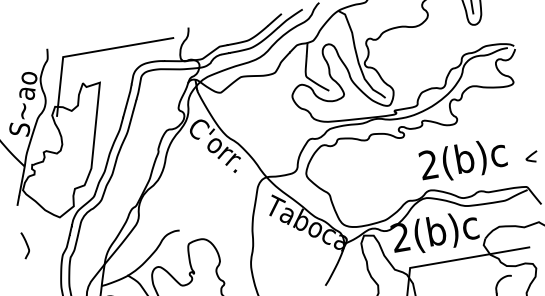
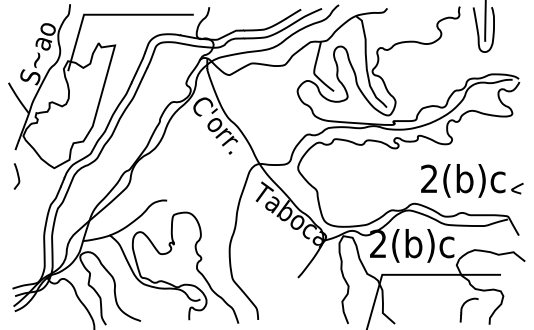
text: (463, 160) -> (463, 180), moved
curve: (26, 245) -> (17, 176), moved

